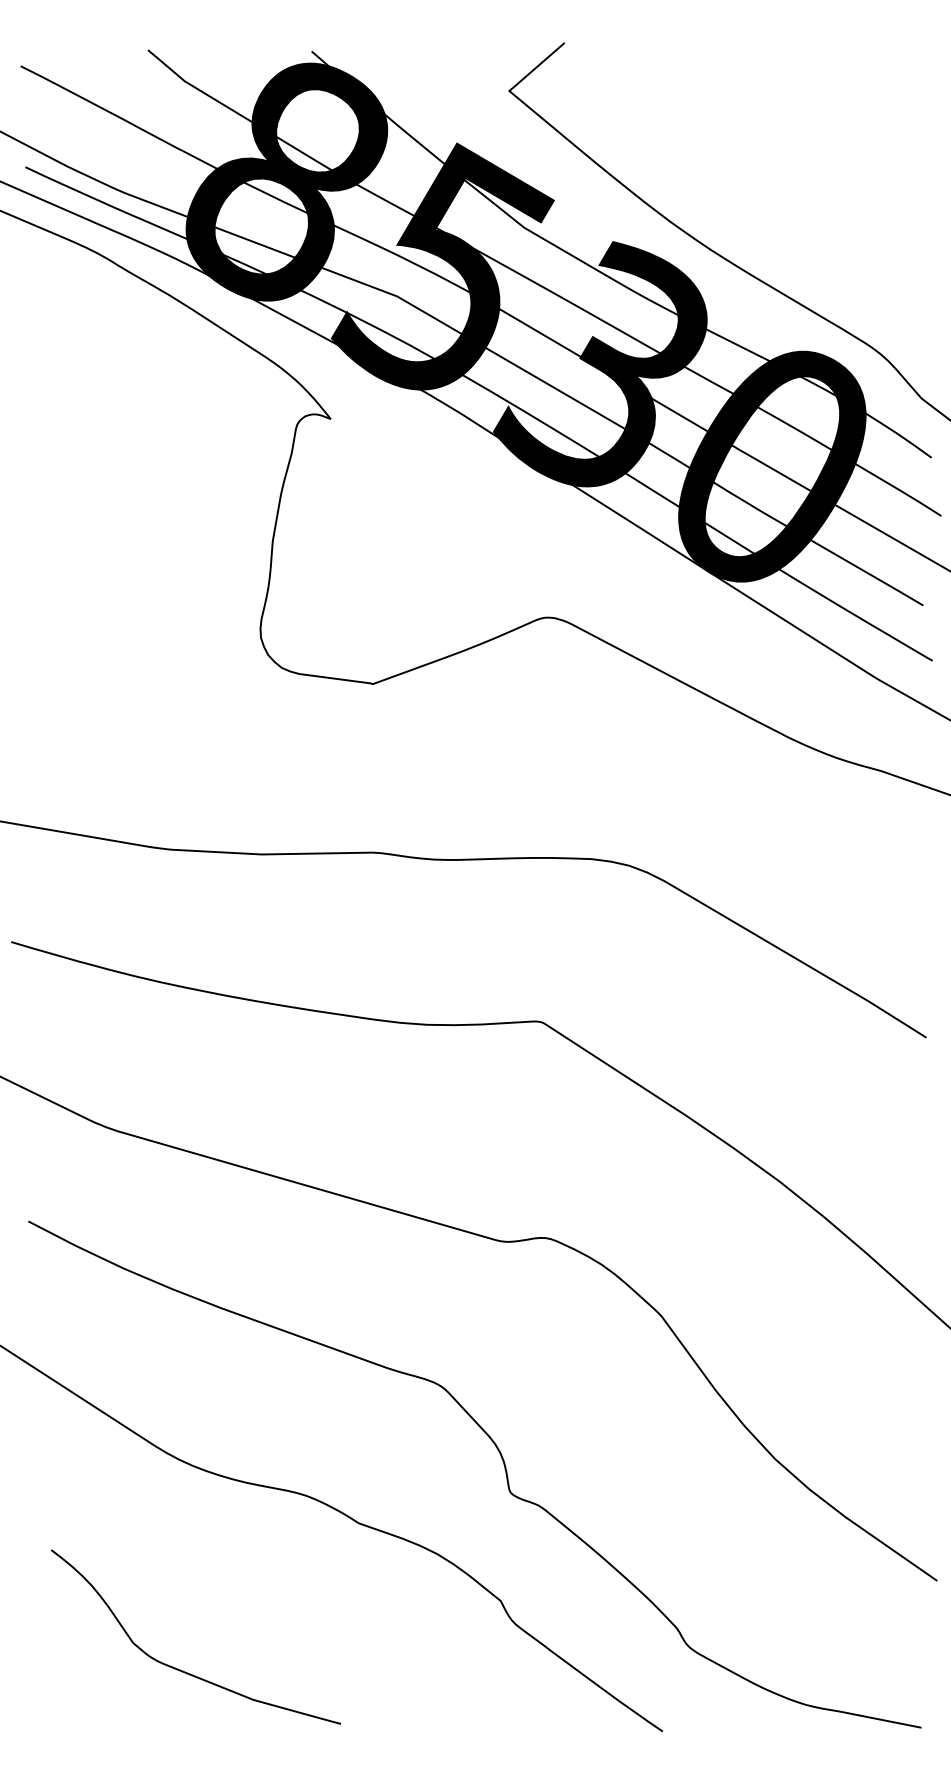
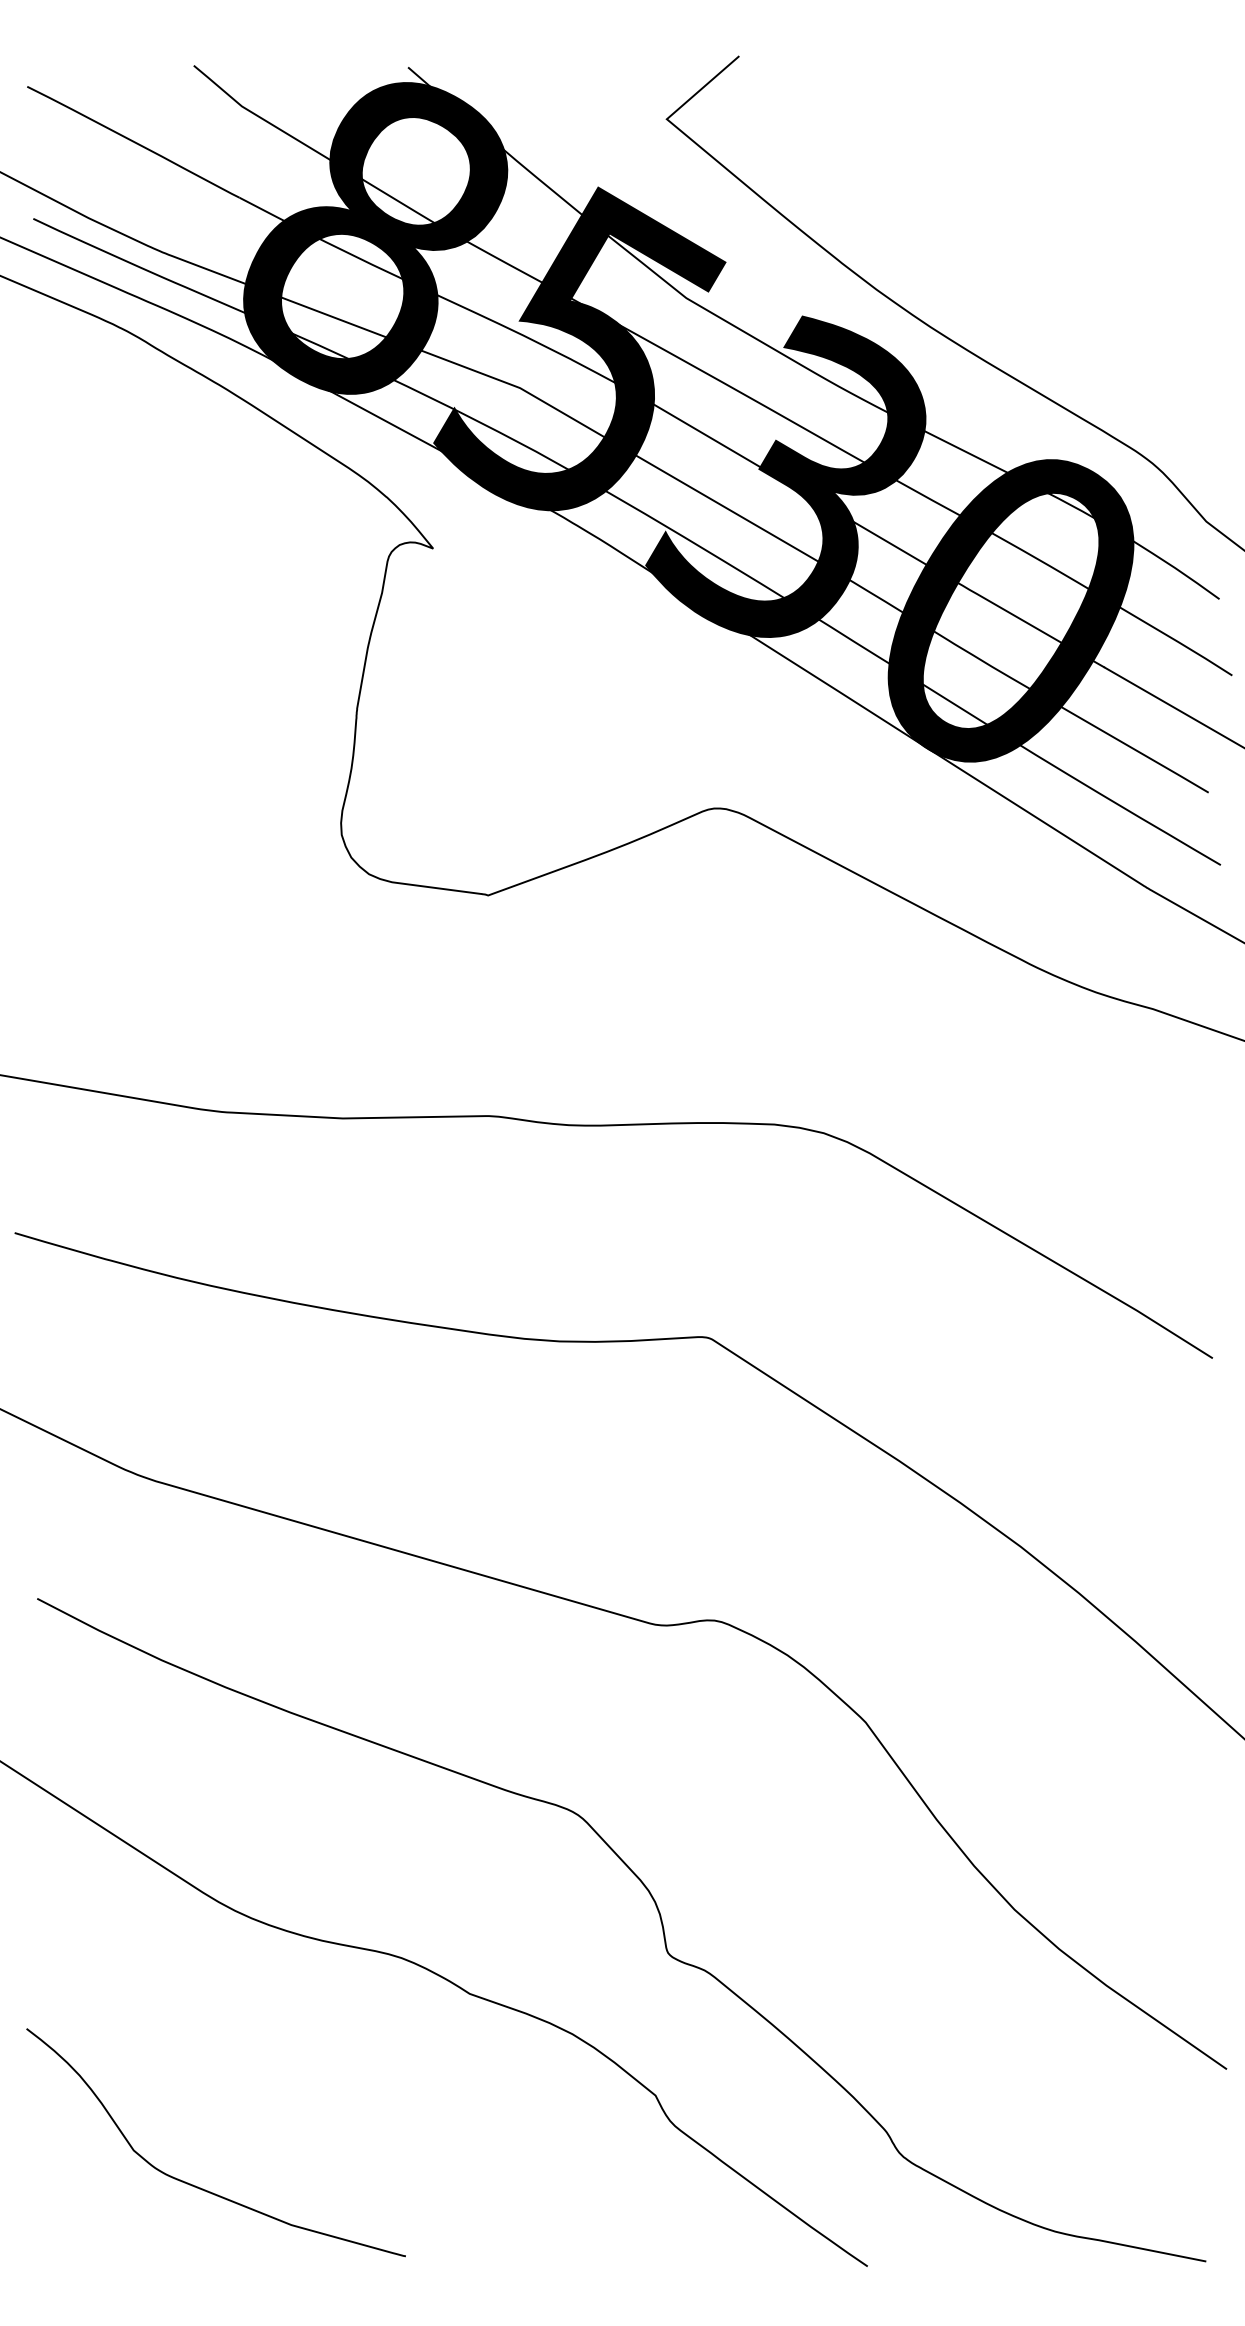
curve: (183, 1670) -> (199, 2186), moved

